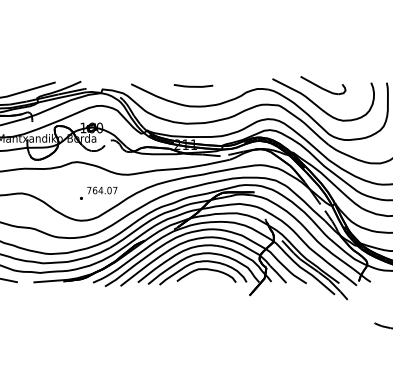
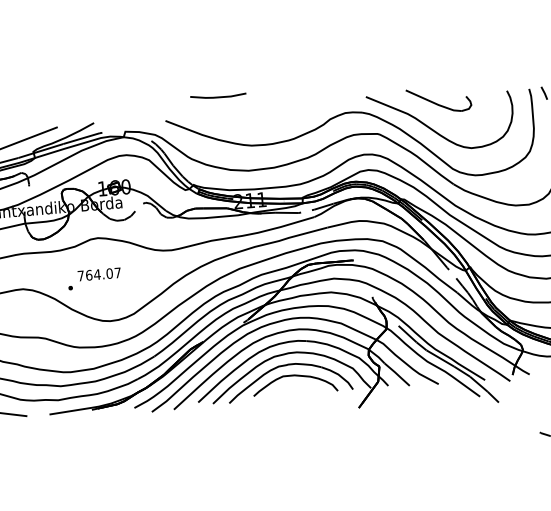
line: (193, 85) -> (218, 95), moved
text: (98, 192) -> (94, 277), moved

